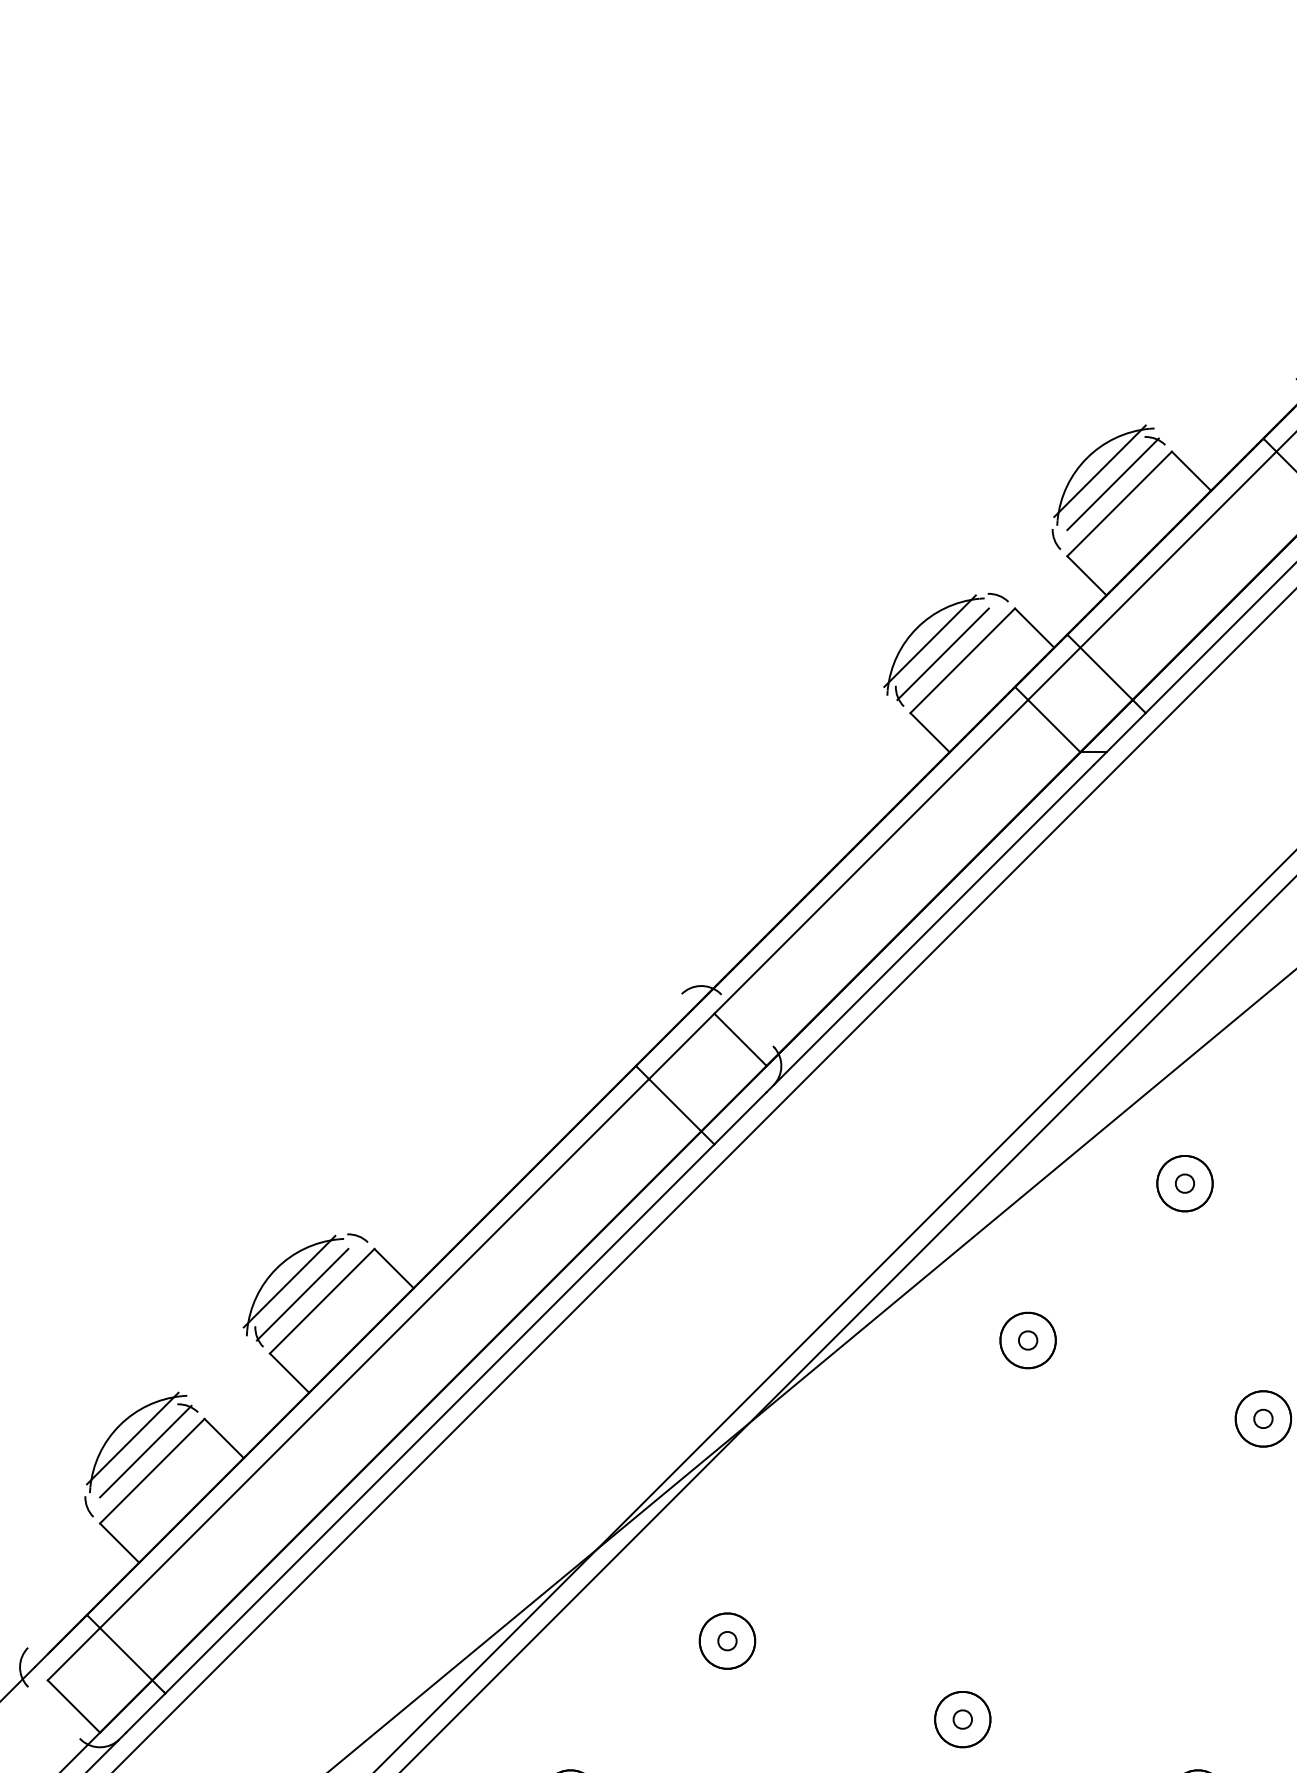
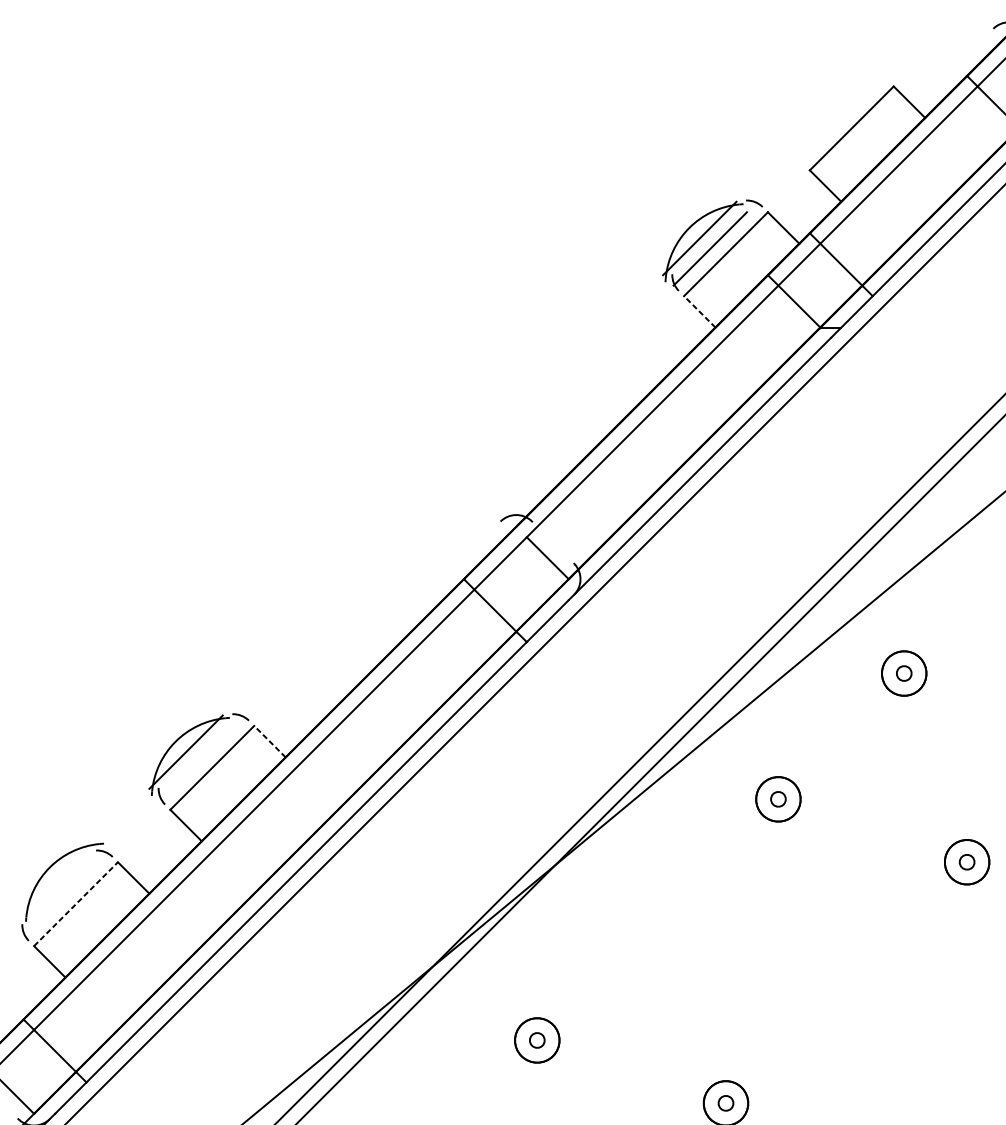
part: (1108, 486) -> (842, 114), removed
line: (930, 732) -> (700, 311), solid -> dashed
line: (394, 1268) -> (270, 741), solid -> dashed
line: (302, 1294) -> (196, 762), removed
line: (132, 1438) -> (60, 877), removed
line: (145, 1451) -> (70, 888), removed
line: (152, 1471) -> (76, 904), solid -> dashed

